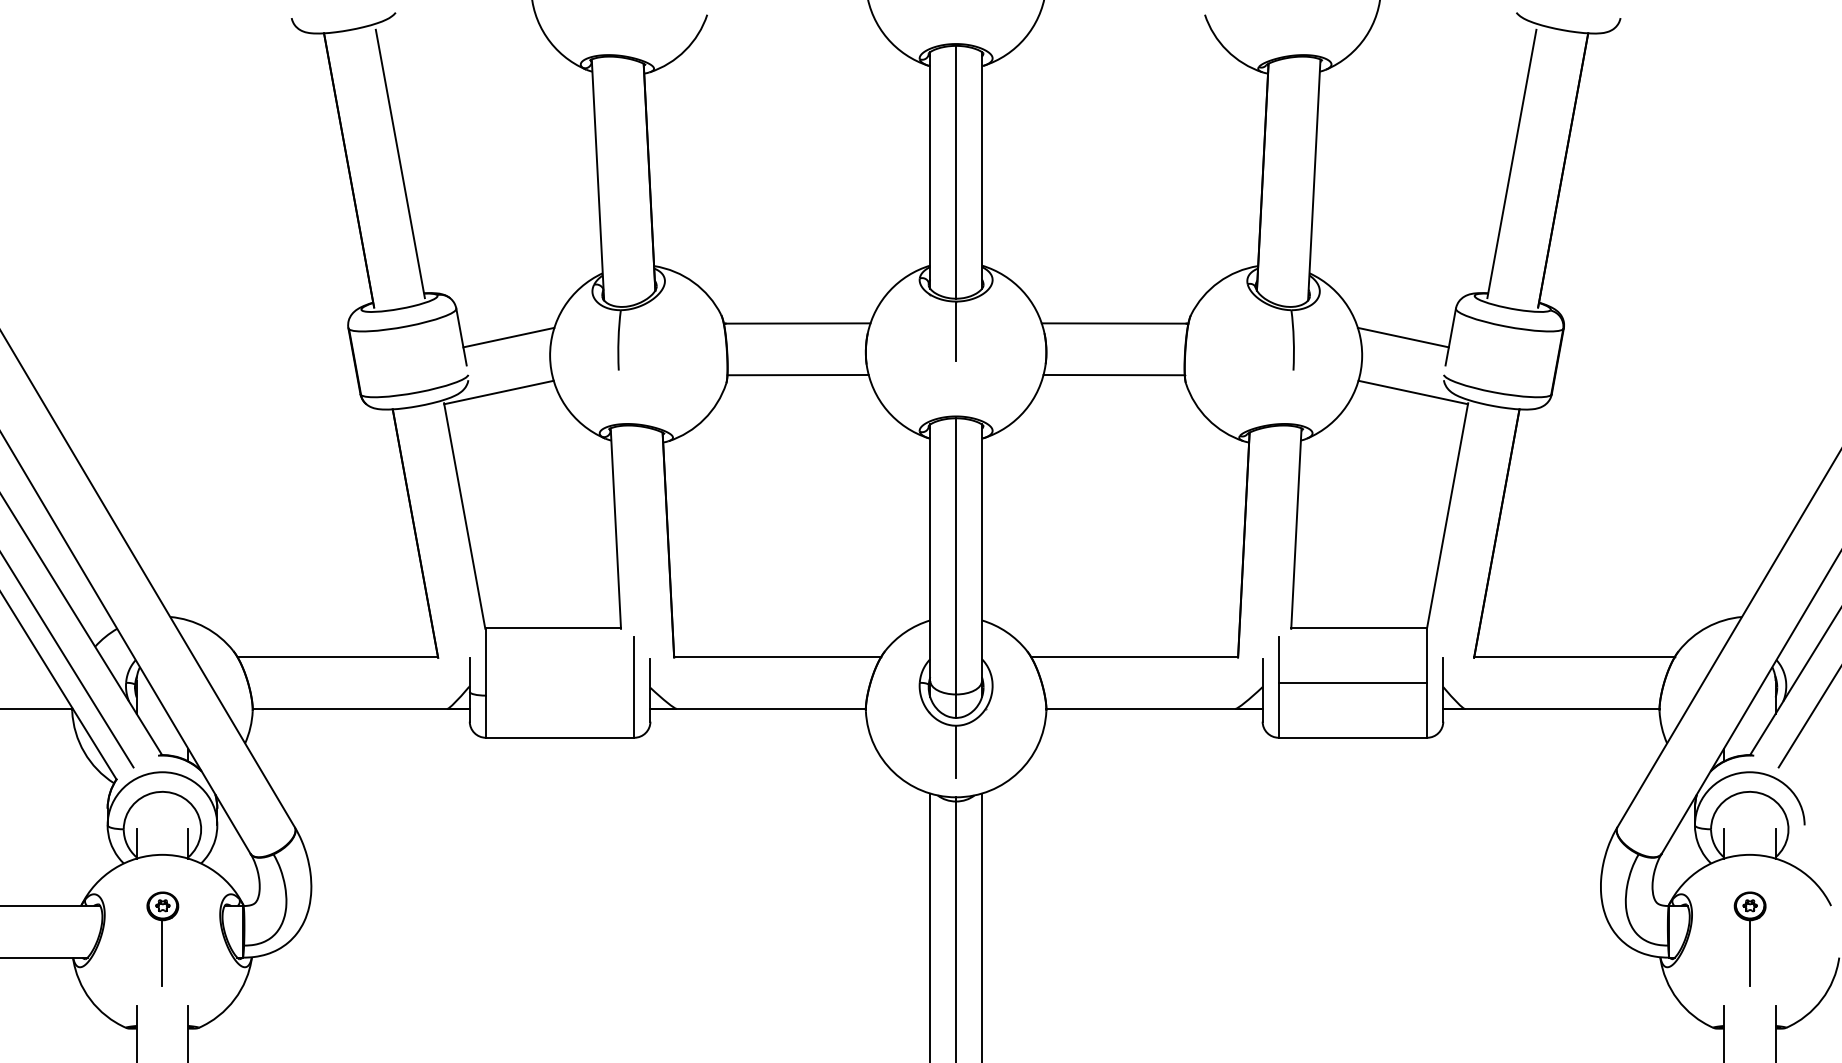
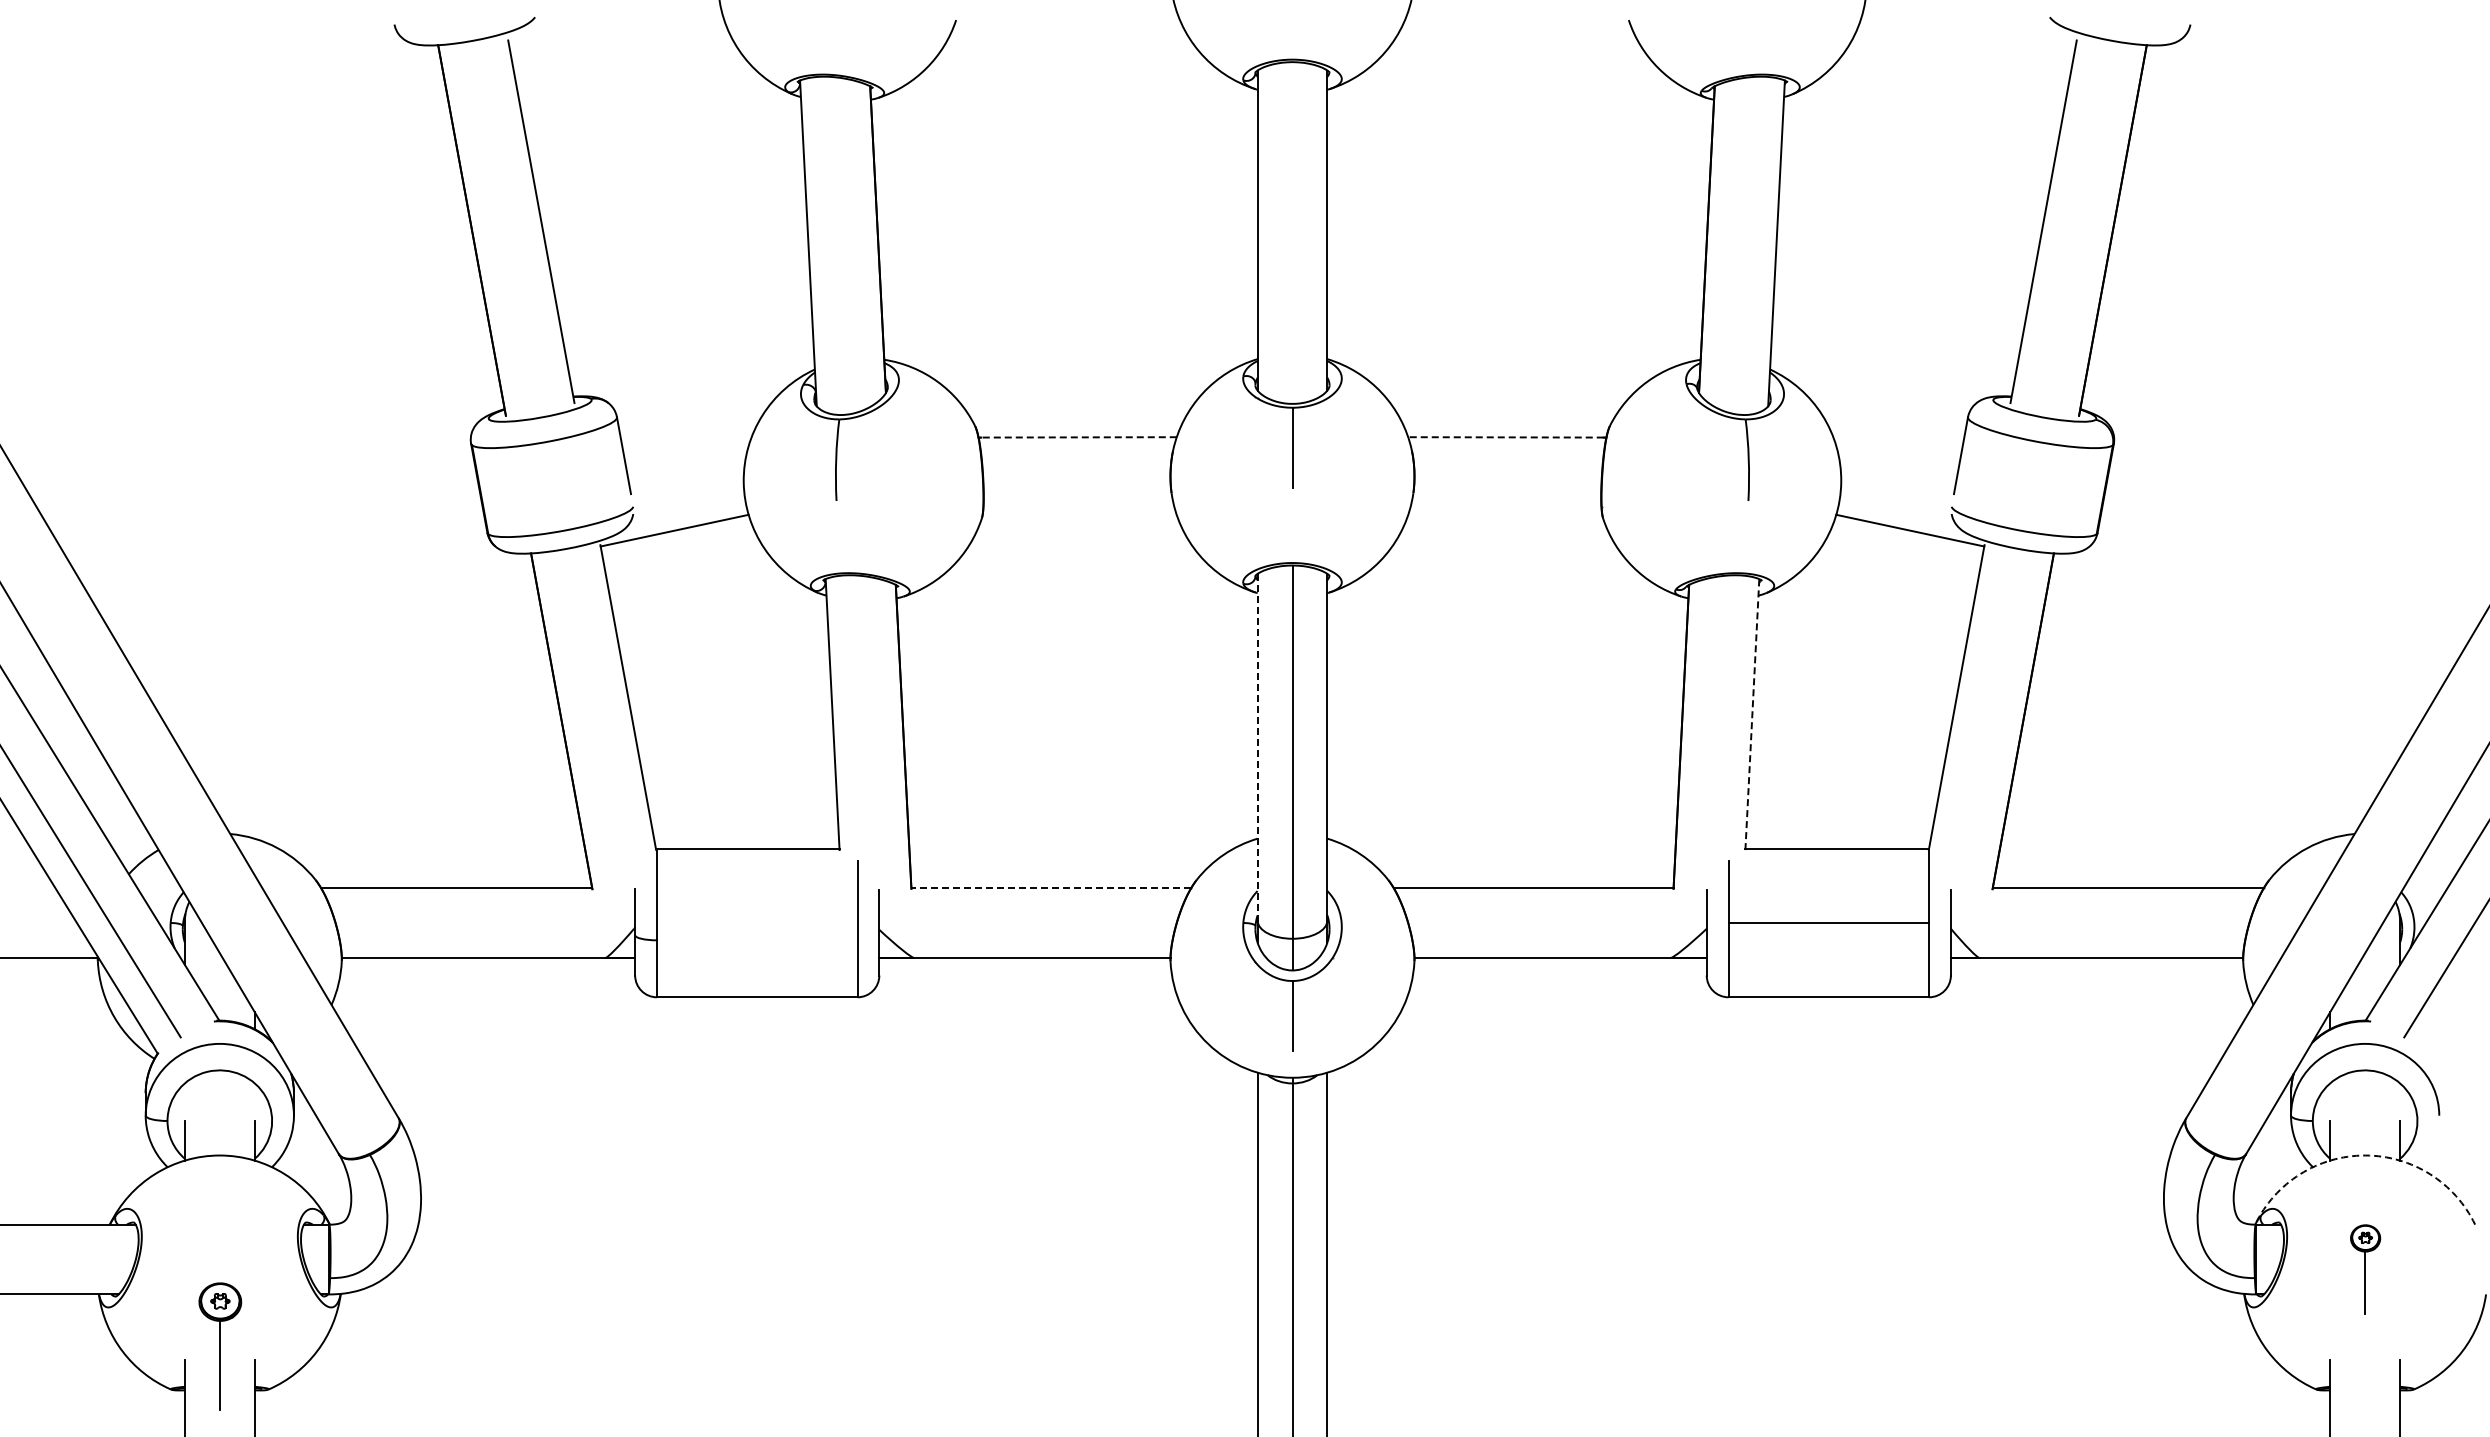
line: (956, 171) -> (1292, 232), removed
line: (798, 323) -> (1079, 437), solid -> dashed
line: (1113, 323) -> (1505, 437), solid -> dashed
line: (508, 337) -> (687, 456), removed
line: (1403, 337) -> (1896, 456), removed
line: (797, 374) -> (1078, 506), removed
line: (1113, 374) -> (1505, 506), removed
line: (1296, 528) -> (1752, 714), solid -> dashed
line: (930, 552) -> (1257, 747), solid -> dashed
line: (777, 657) -> (1051, 888), solid -> dashed
arc: (1750, 854) -> (2365, 1155), solid -> dashed
part: (162, 939) -> (220, 1346), moved
part: (1750, 939) -> (2365, 1269), size x0.7

